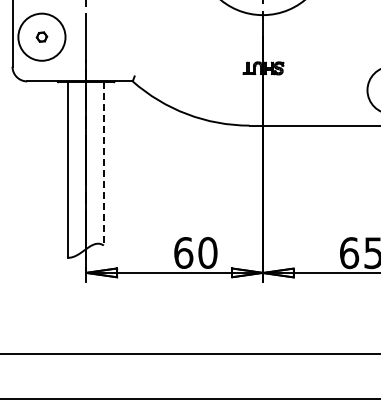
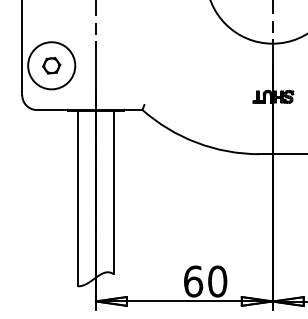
part: (41, 36) -> (51, 65), size x1.67
line: (103, 163) -> (113, 192), dashed -> solid

